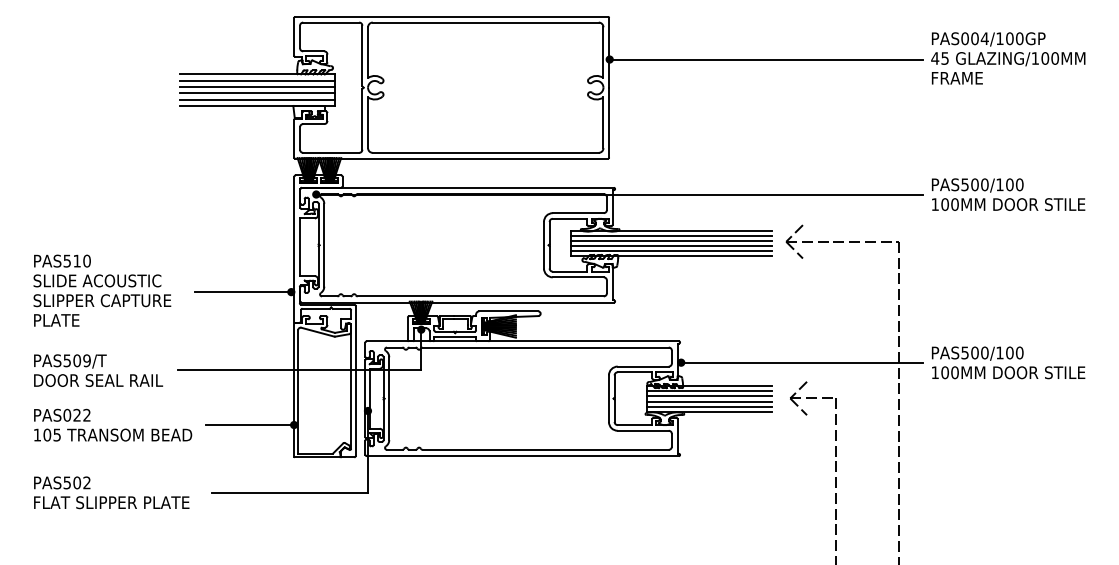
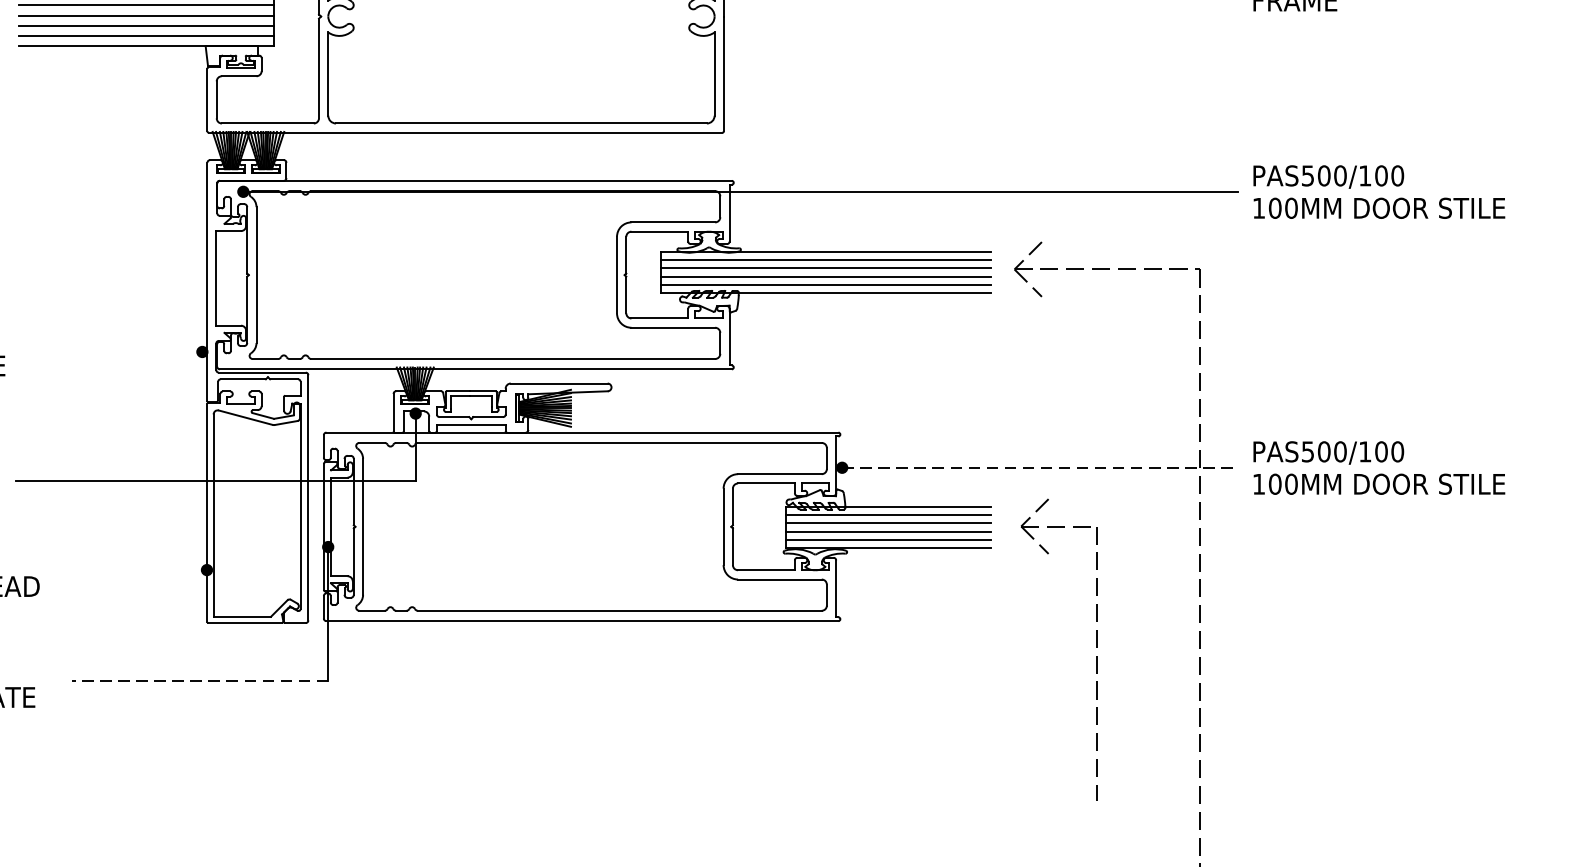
line: (242, 292) -> (122, 352), removed
line: (801, 362) -> (1039, 467), solid -> dashed
line: (250, 425) -> (135, 570), removed
line: (289, 492) -> (199, 680), solid -> dashed

